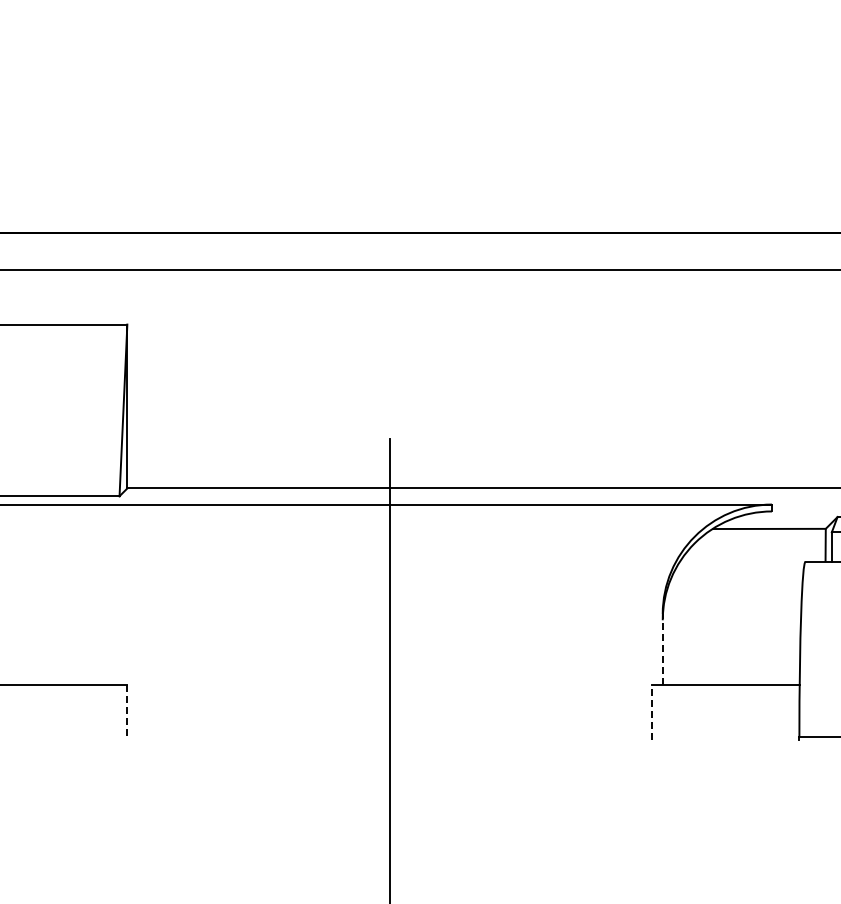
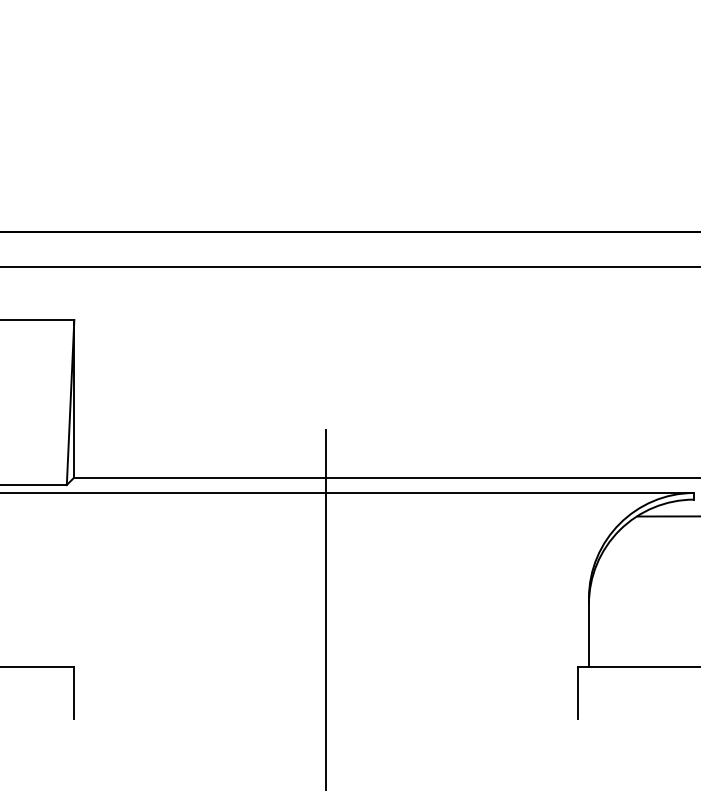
line: (662, 649) -> (588, 632), dashed -> solid
line: (651, 711) -> (578, 691), dashed -> solid
line: (127, 712) -> (74, 692), dashed -> solid

